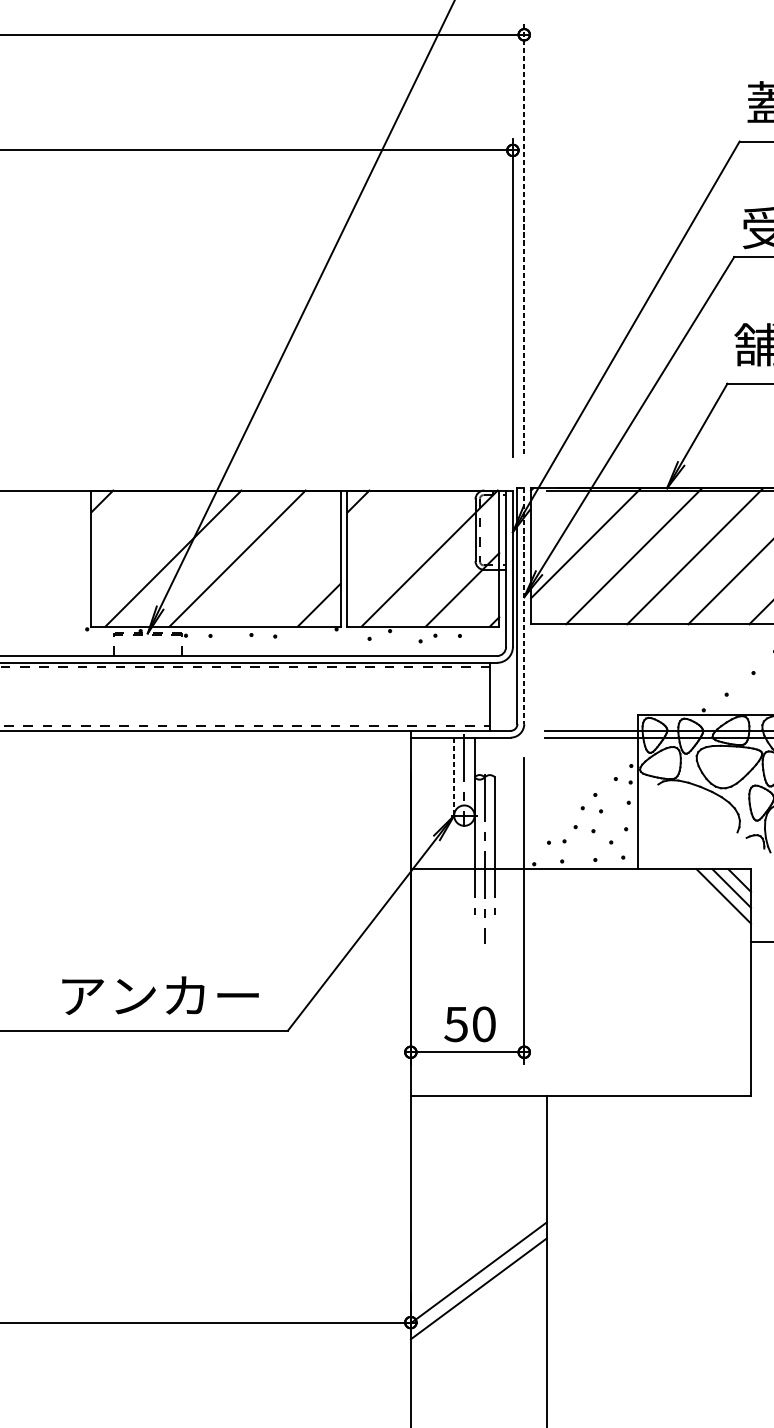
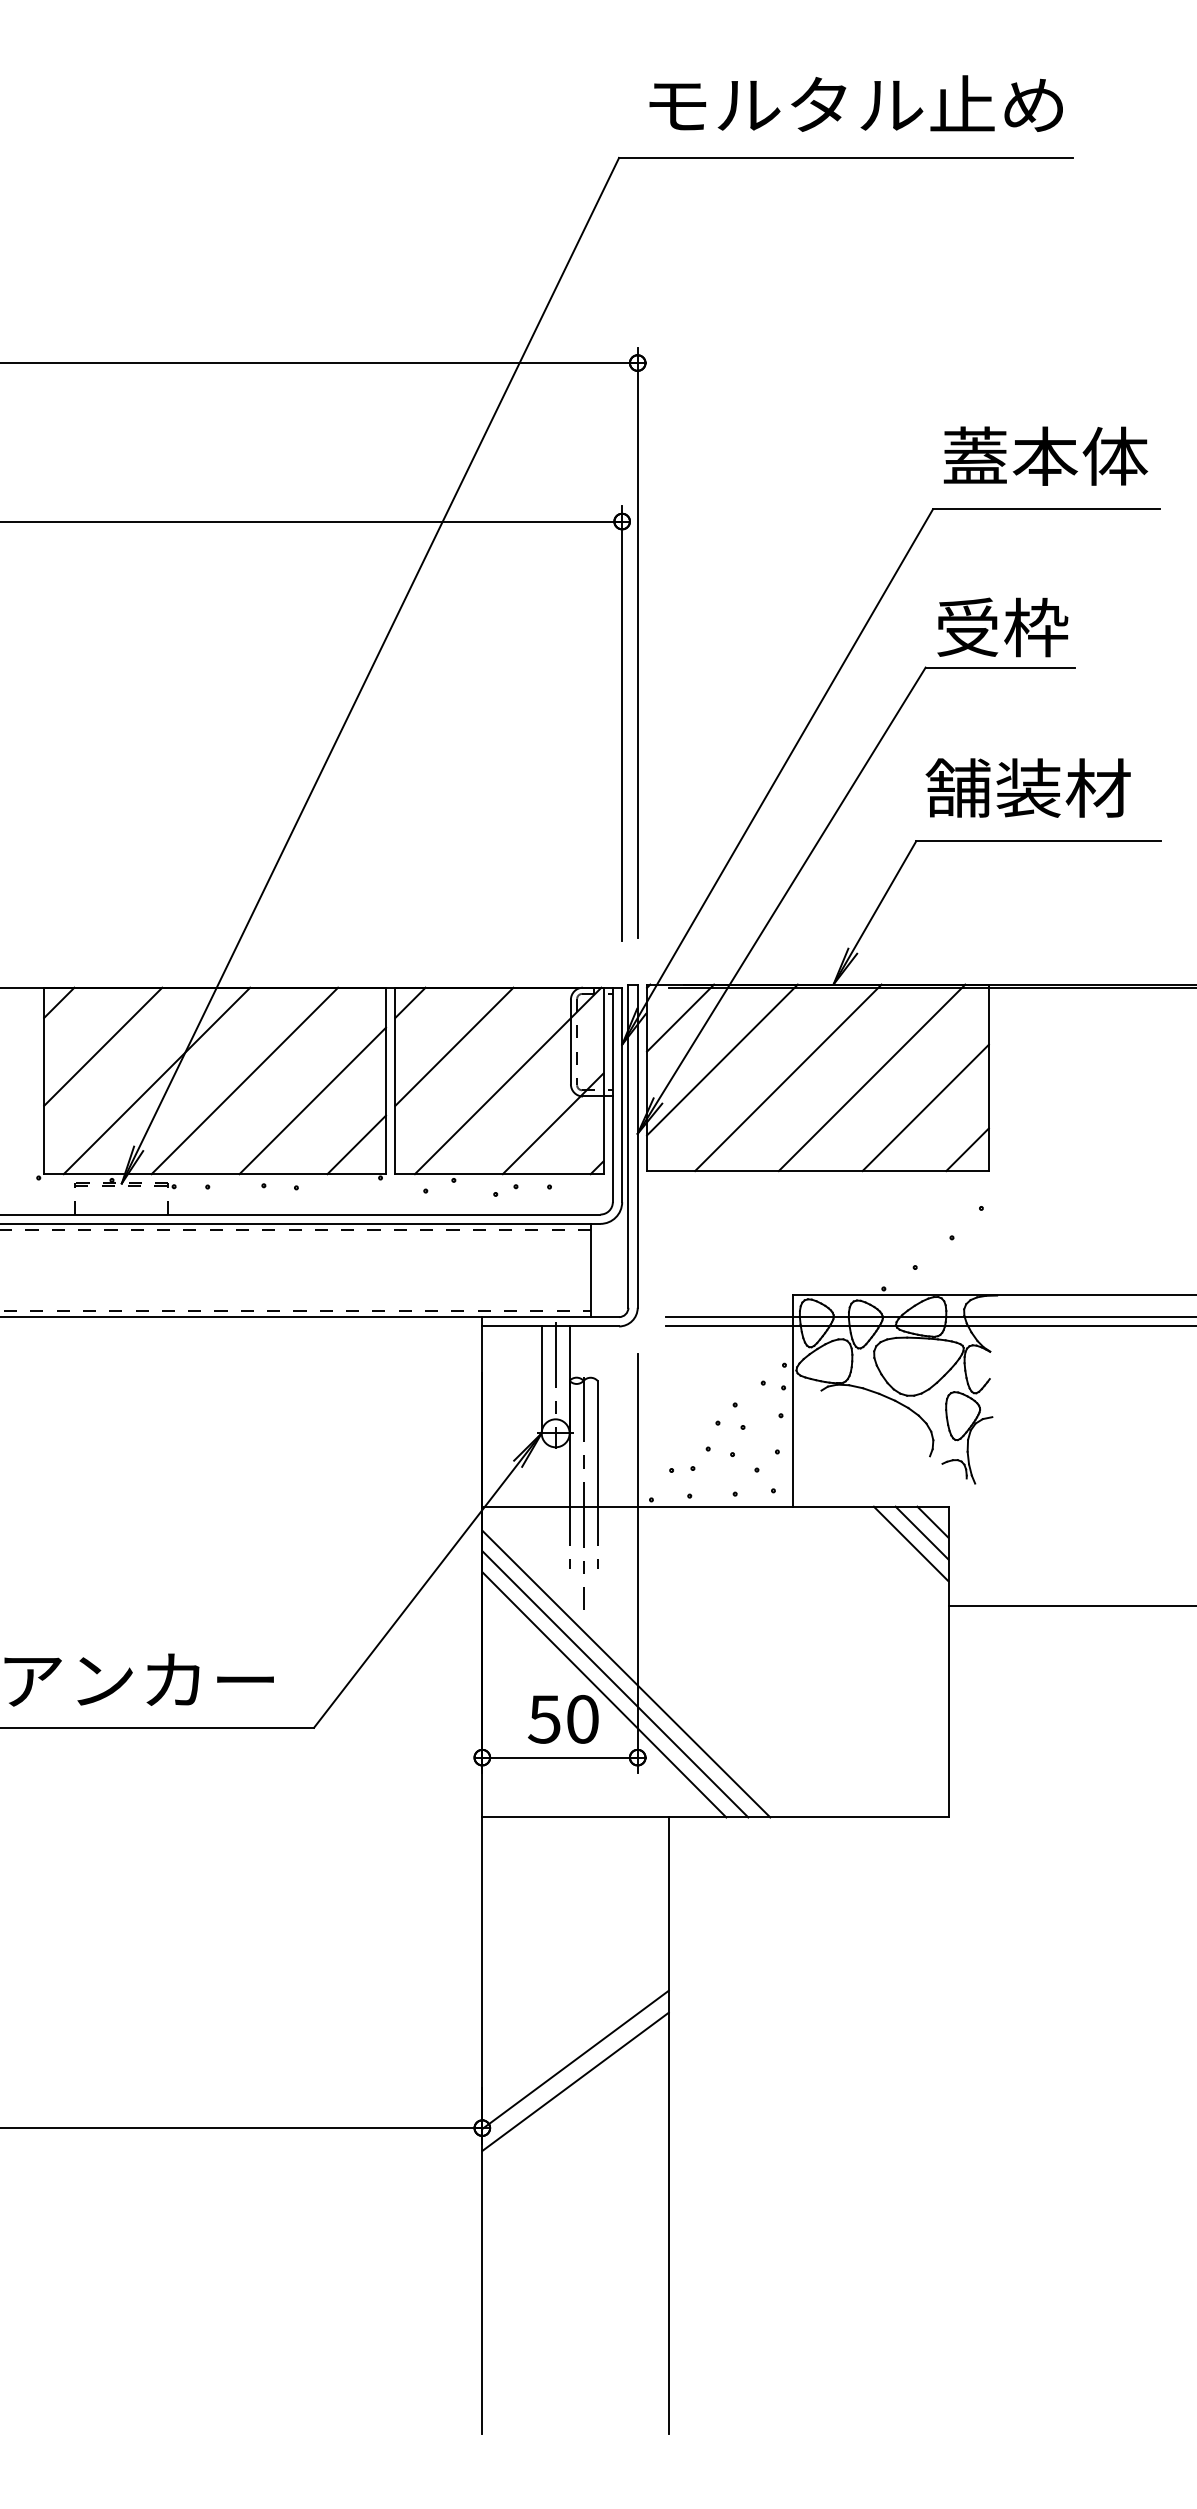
line: (524, 238) -> (637, 642), dashed -> solid
line: (555, 512) -> (680, 1017), added
line: (134, 533) -> (103, 1046), added
line: (390, 533) -> (454, 1046), added
line: (286, 572) -> (312, 1100), added
line: (524, 606) -> (637, 1146), dashed -> solid
line: (454, 777) -> (541, 1380), dashed -> solid
line: (516, 990) -> (626, 1673), added
line: (508, 998) -> (615, 1684), added
line: (500, 1006) -> (604, 1694), added

